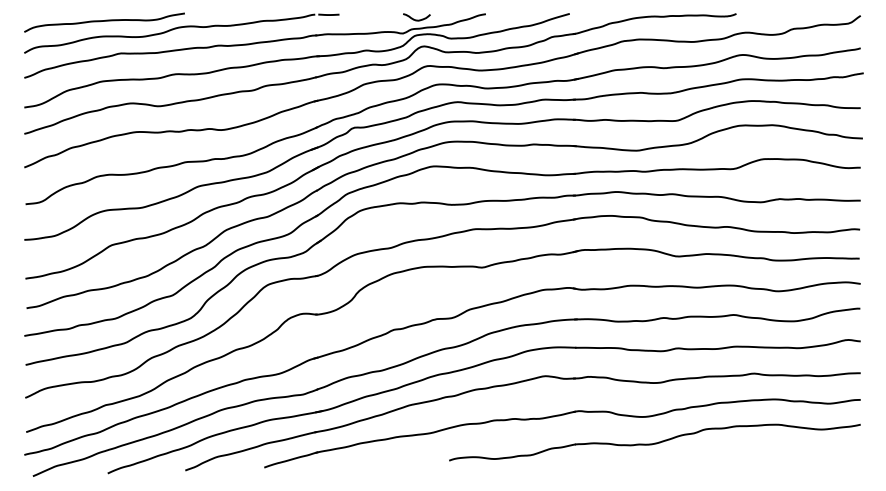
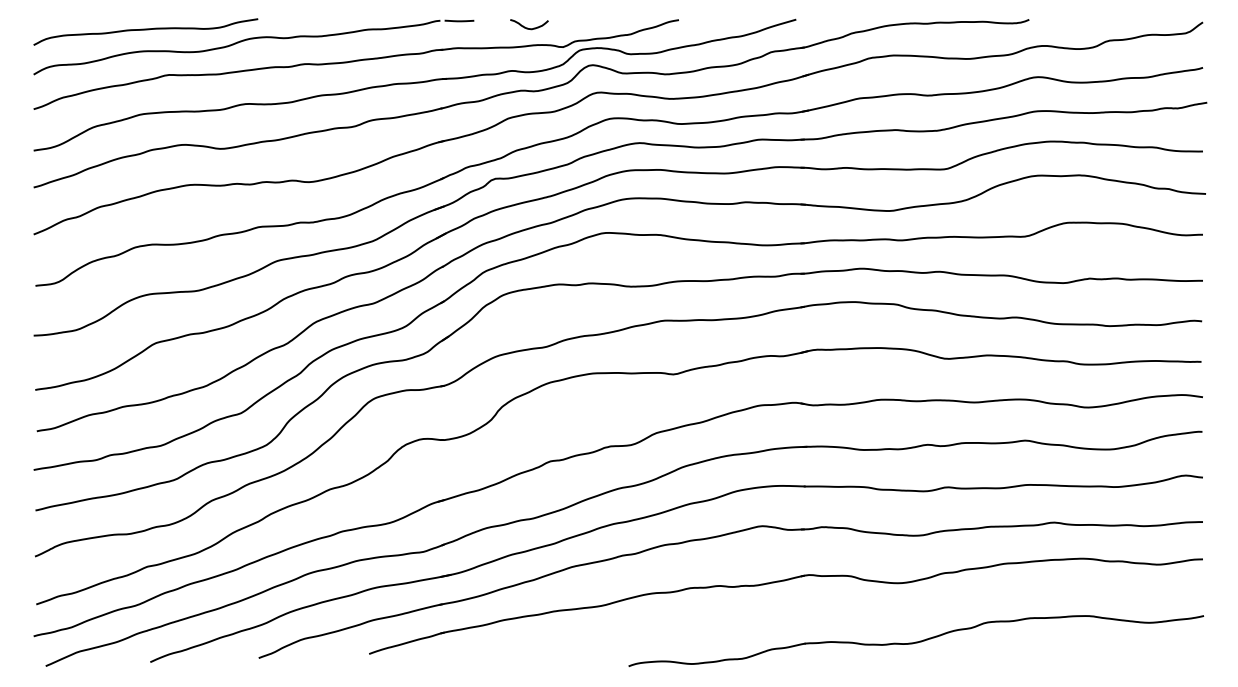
curve: (415, 19) -> (527, 27), moved
part: (655, 442) -> (916, 641), moved

